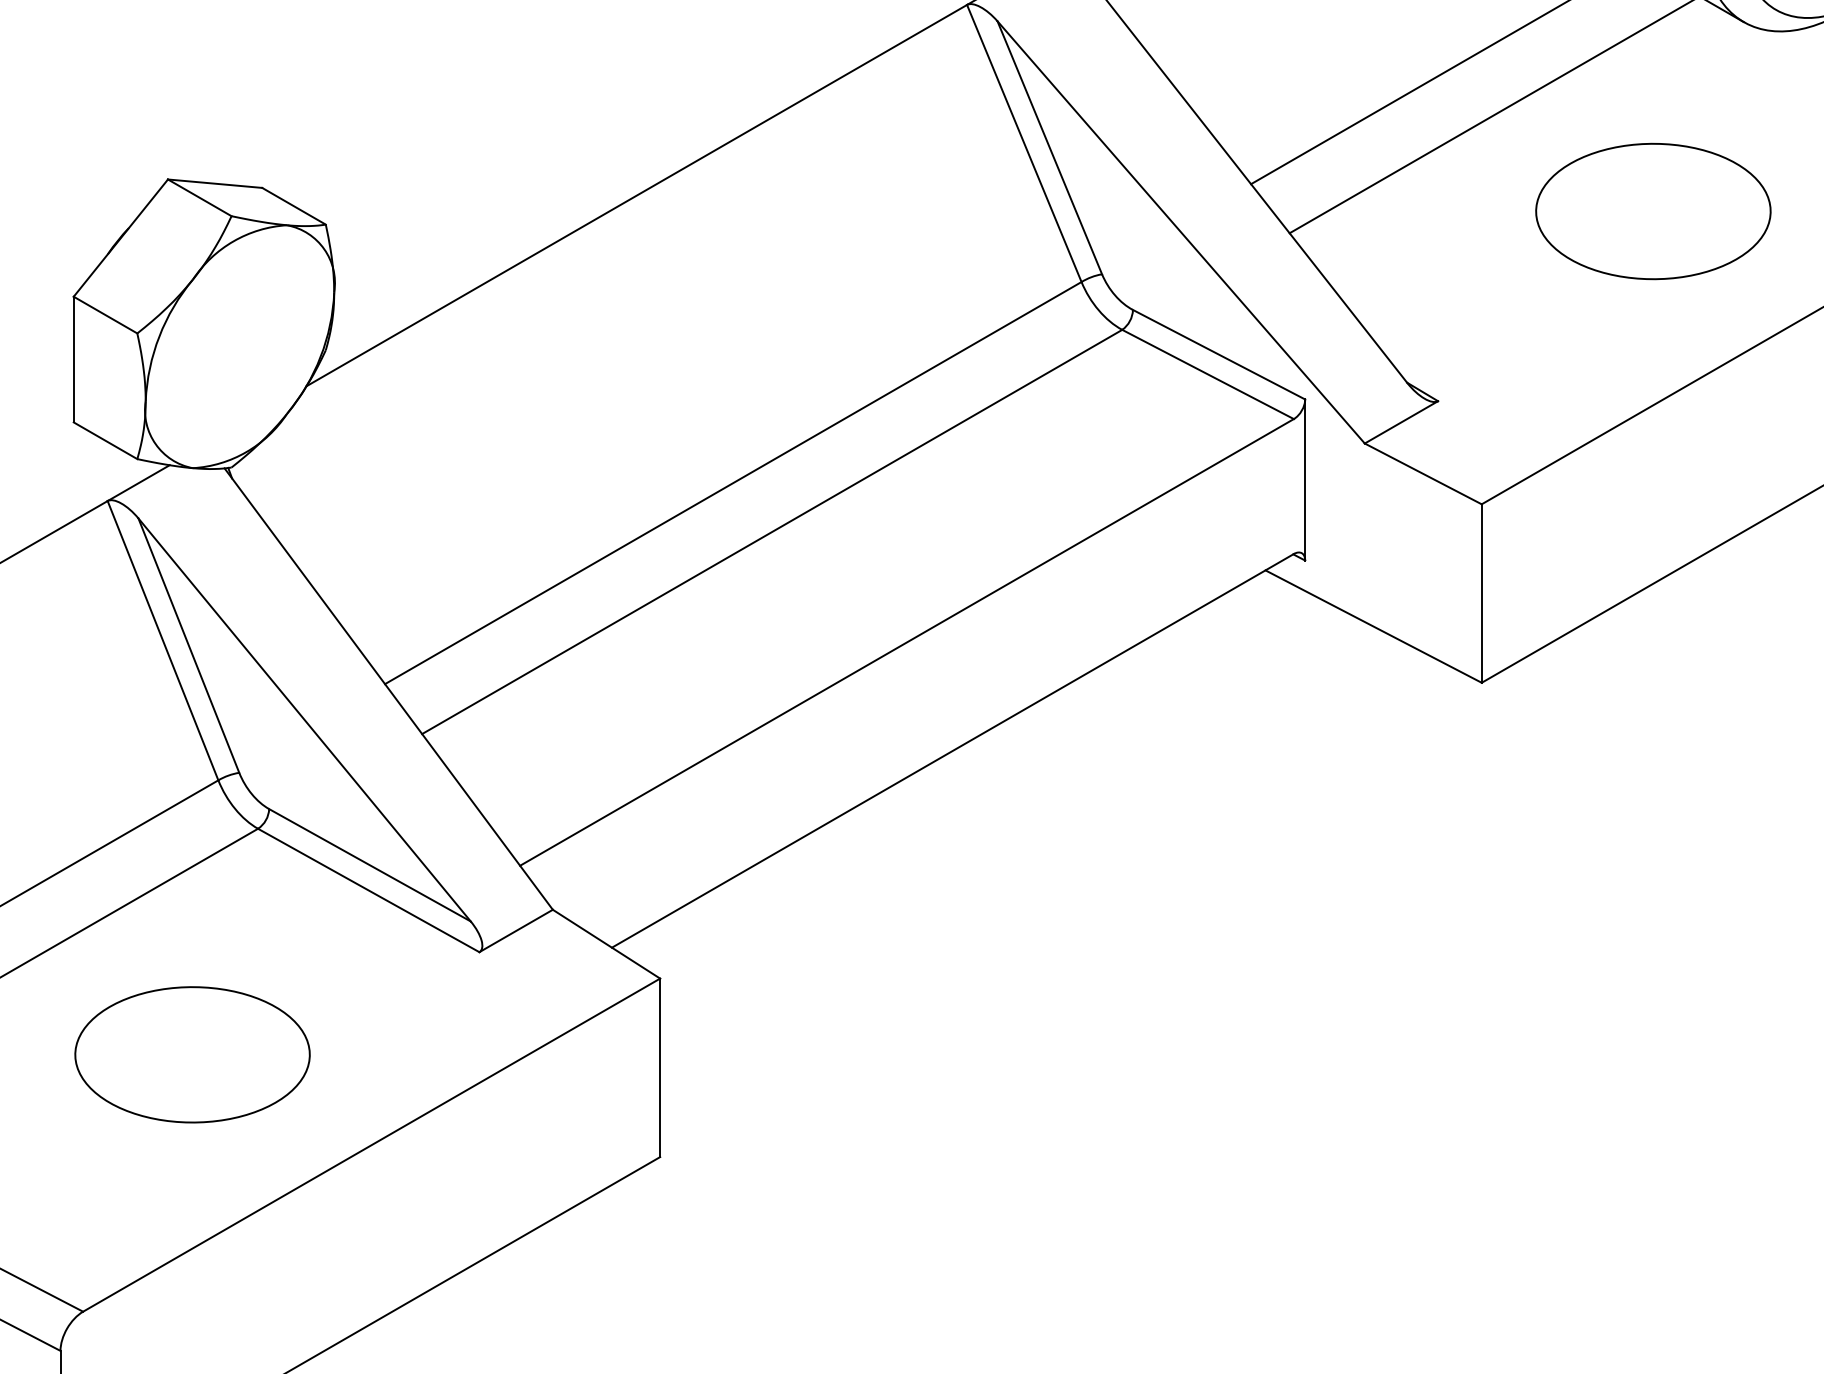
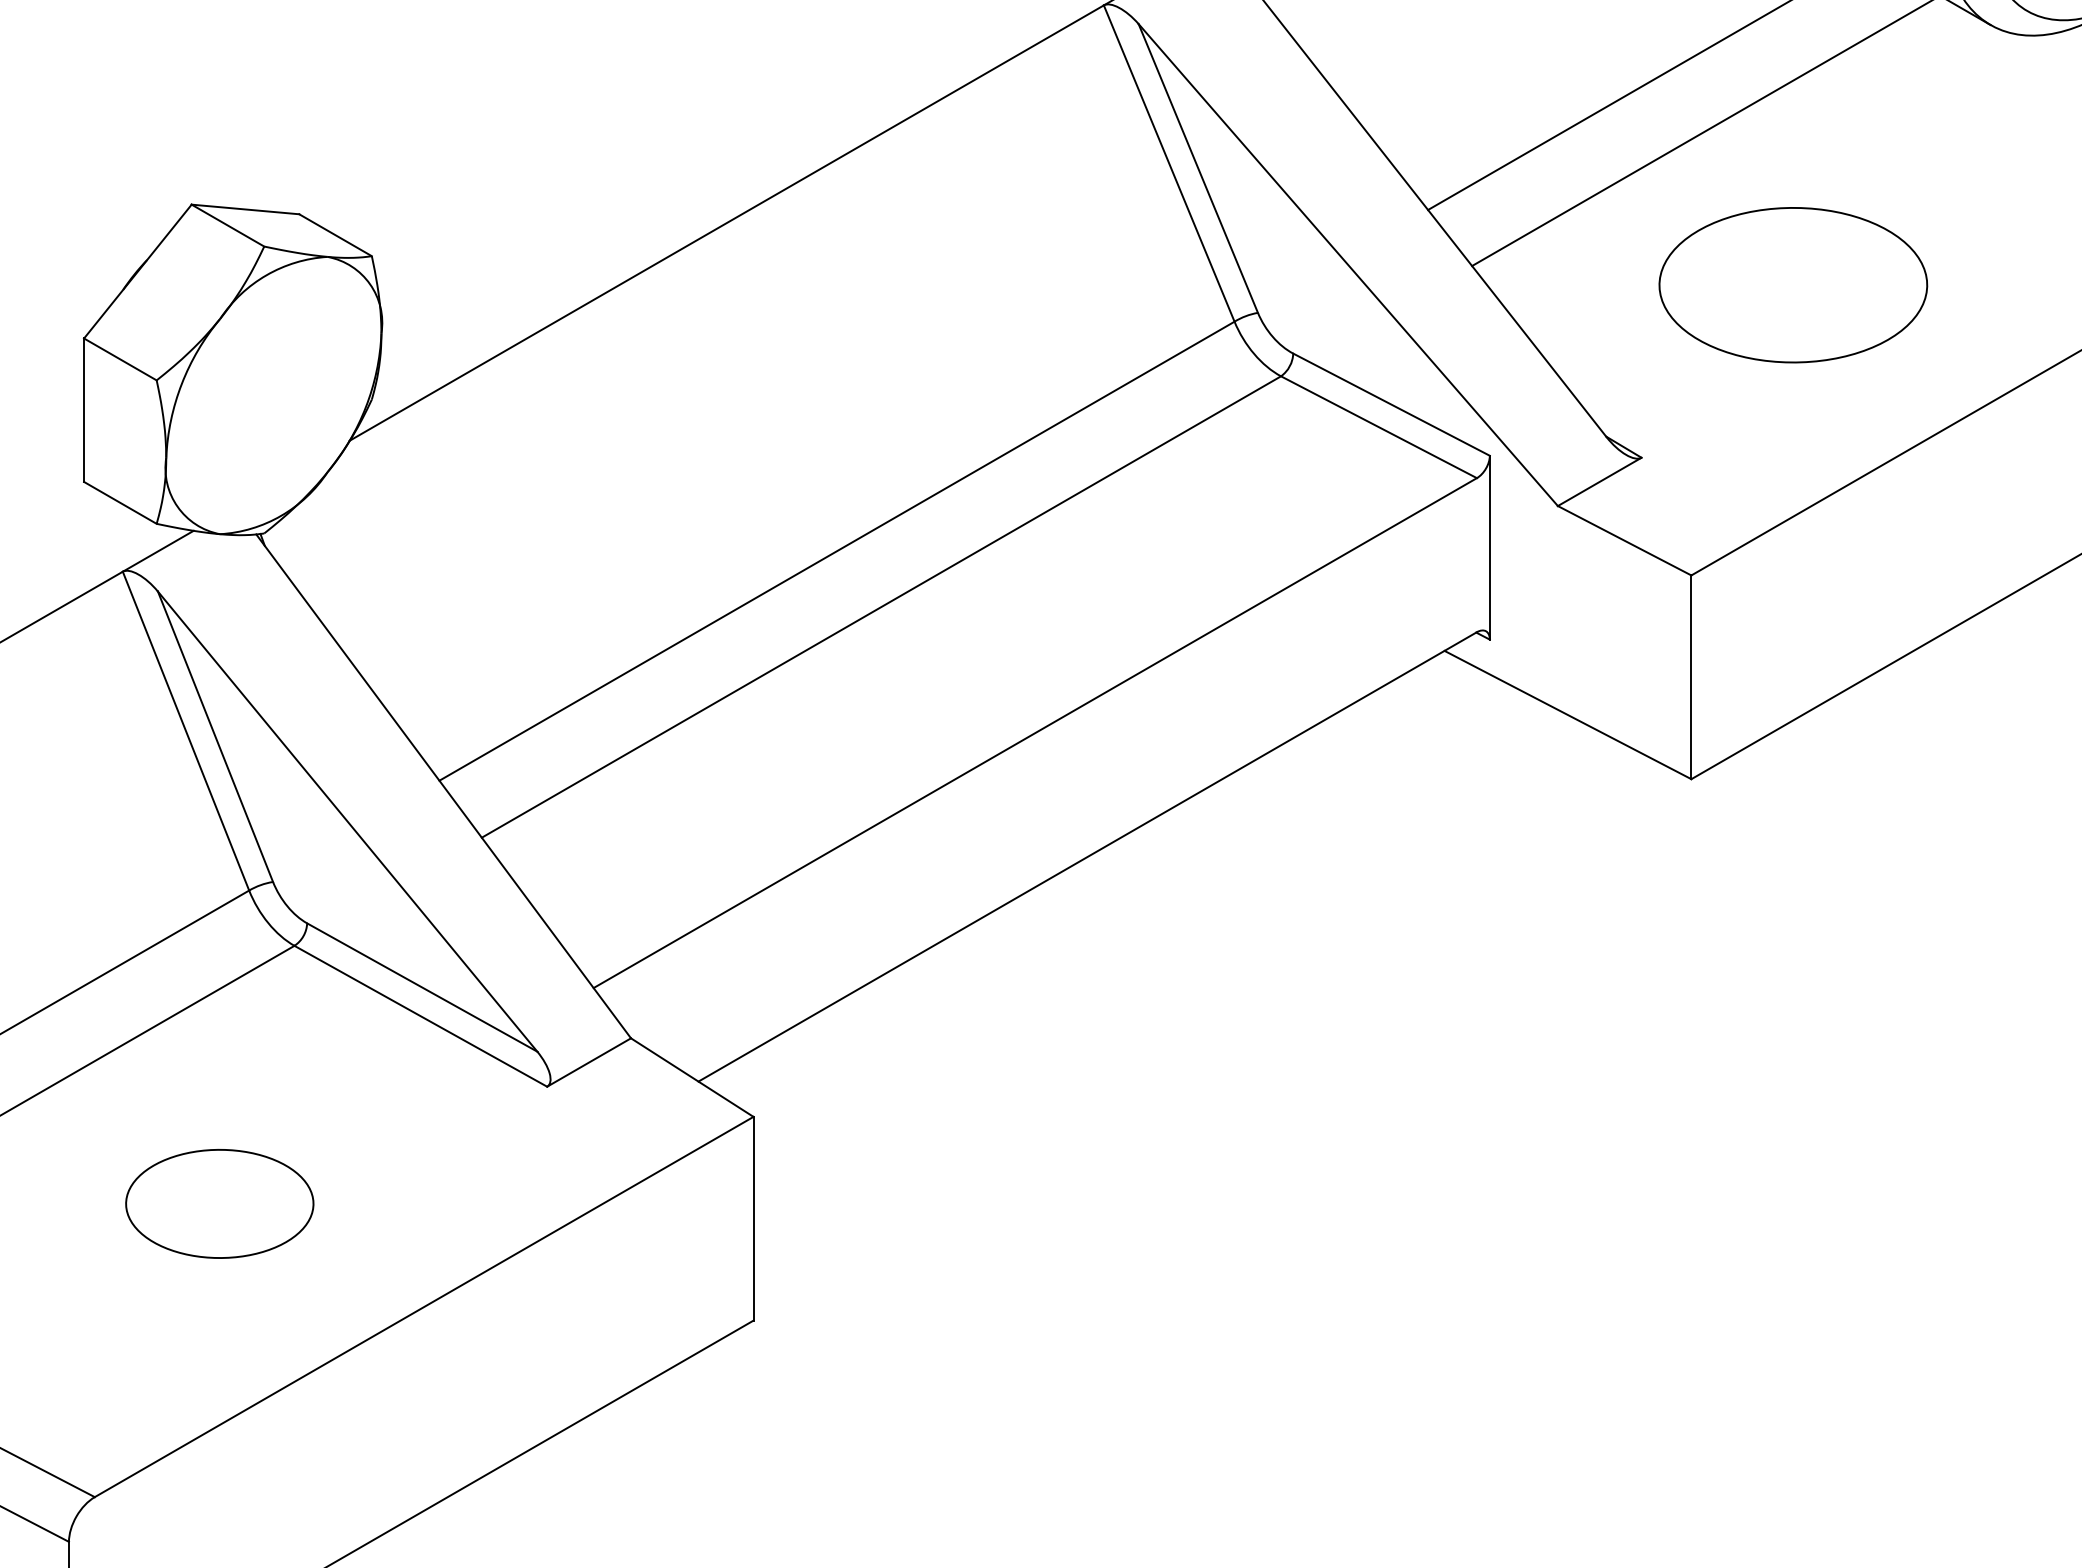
part: (1653, 211) -> (1793, 285), moved
part: (192, 1054) -> (219, 1203), size x0.7

